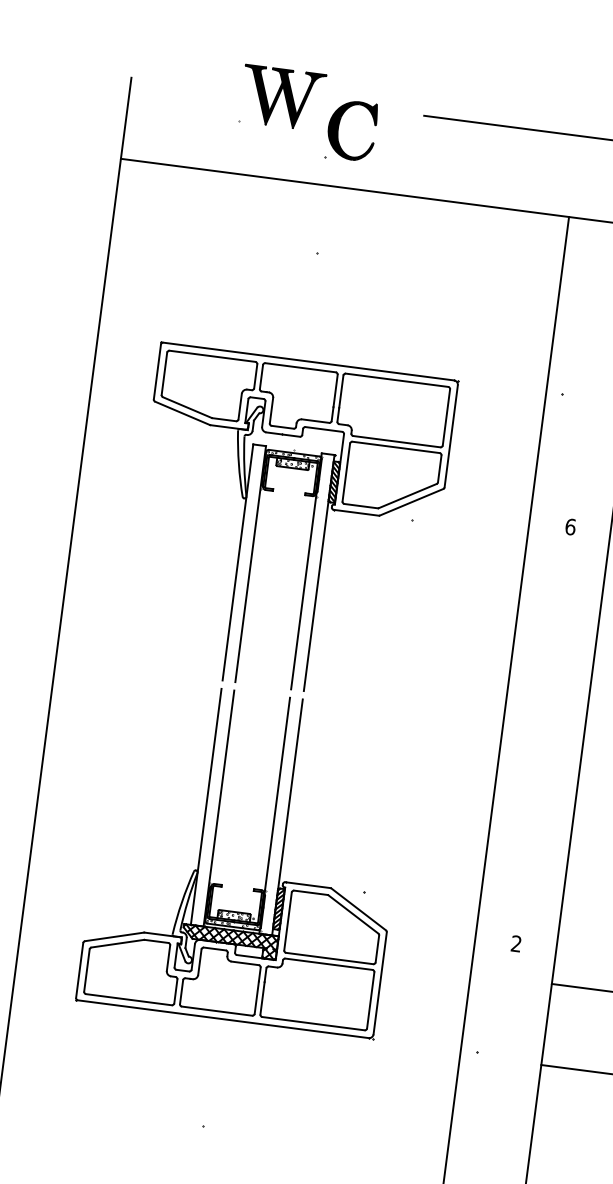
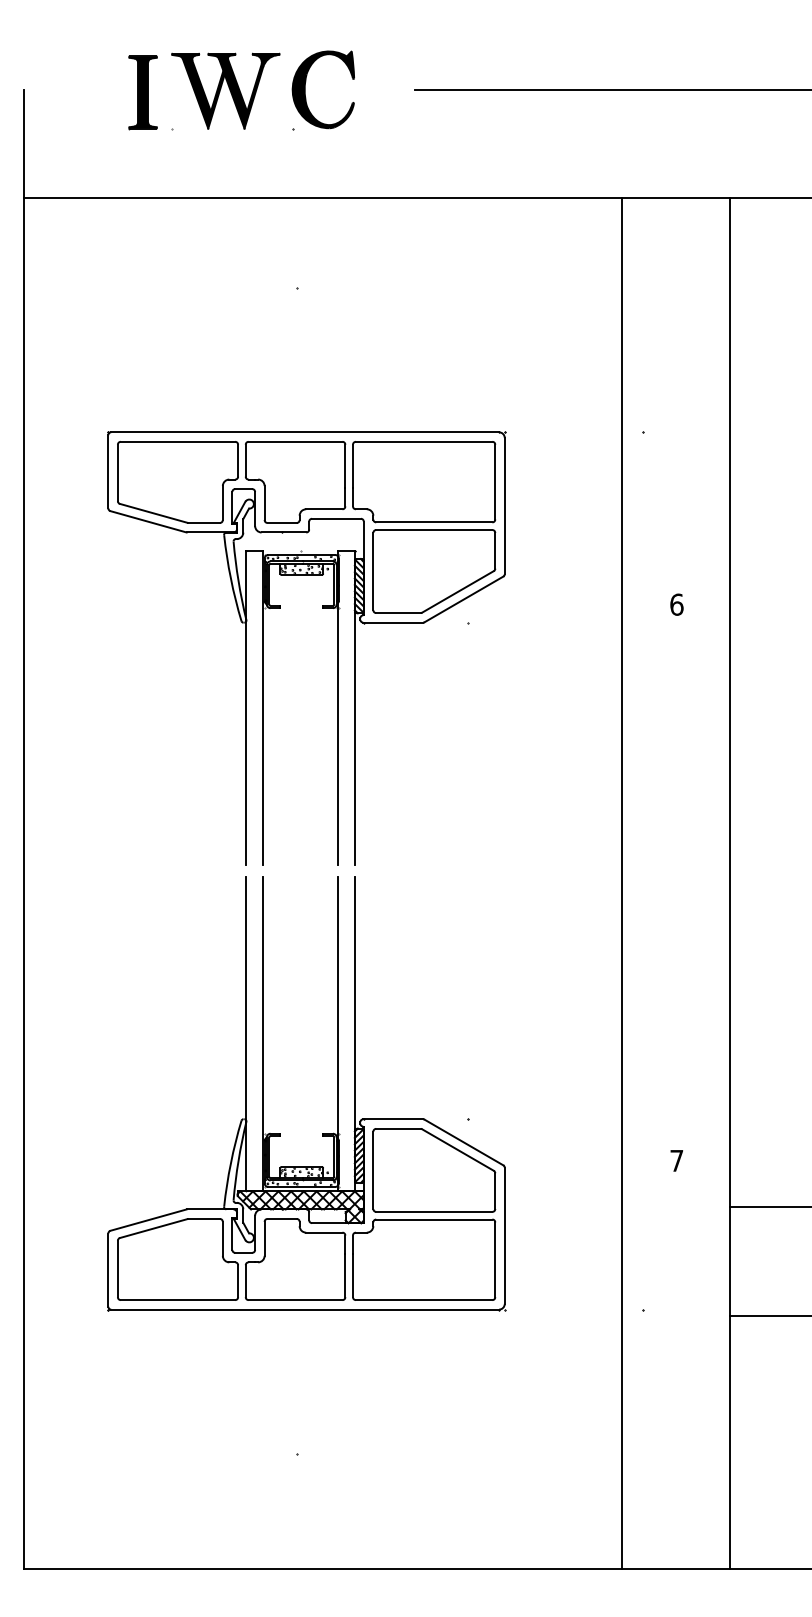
part: (219, 91) -> (142, 92), added
part: (338, 129) -> (305, 90), moved
text: (516, 943) -> (676, 1160), 2 -> 7

